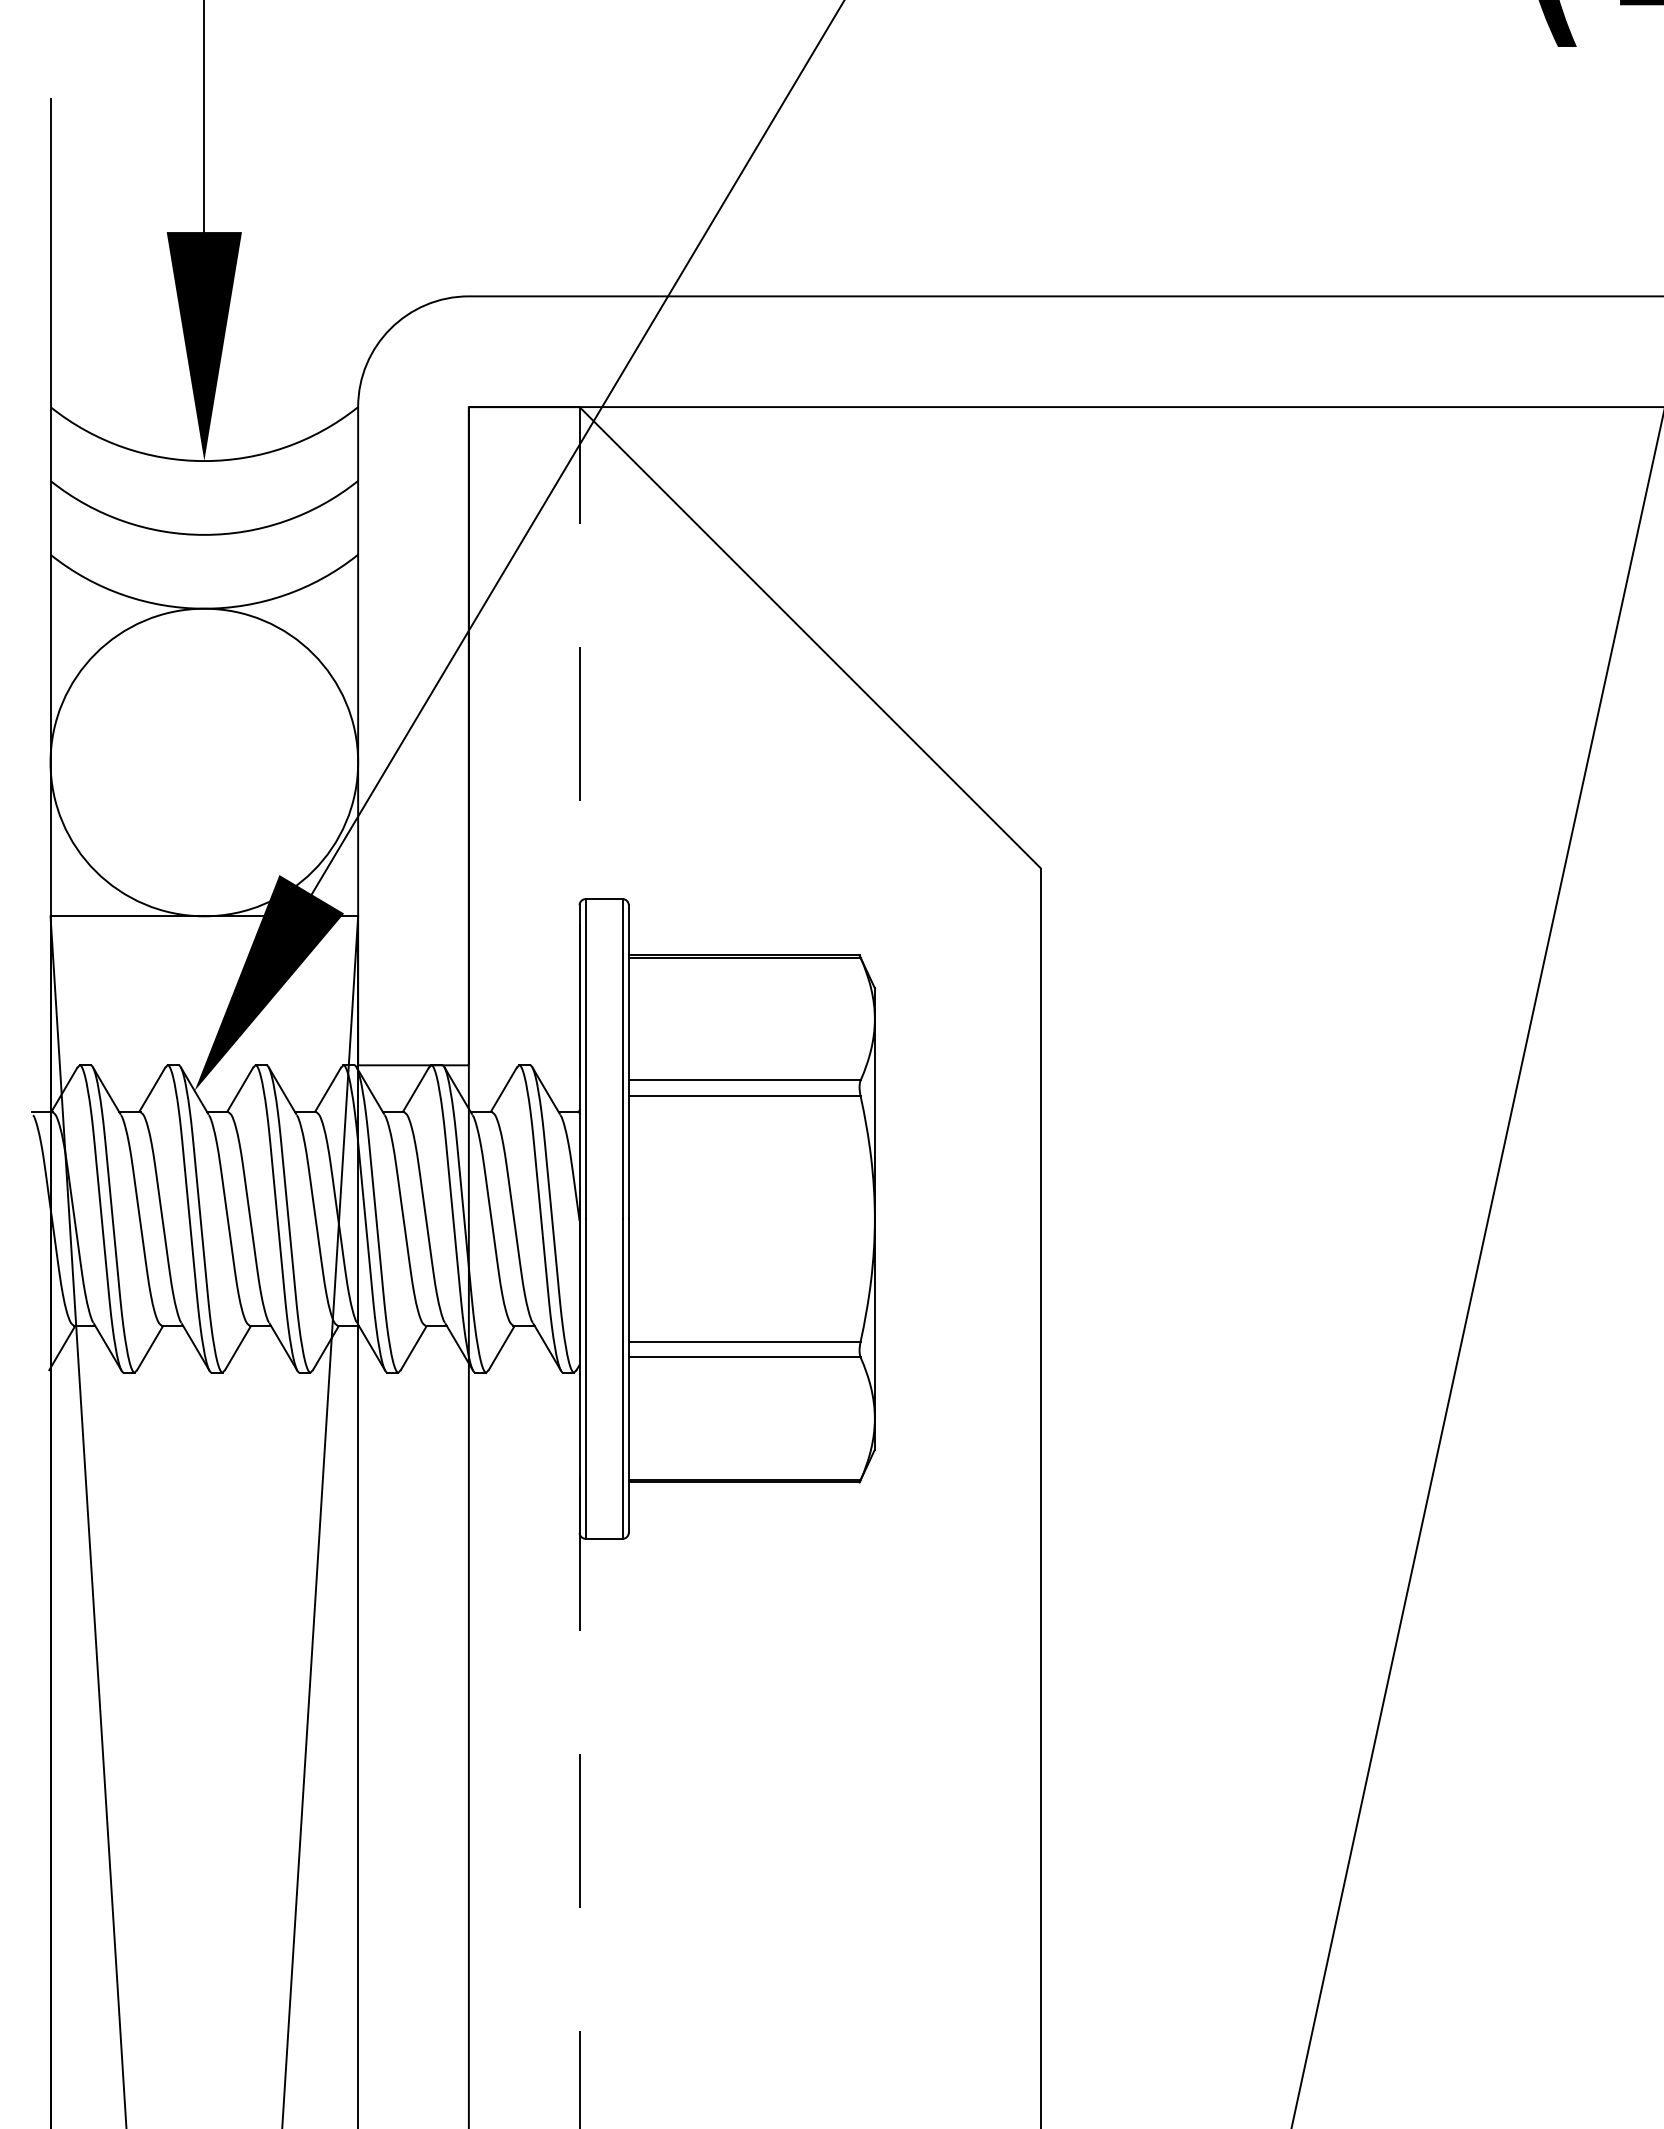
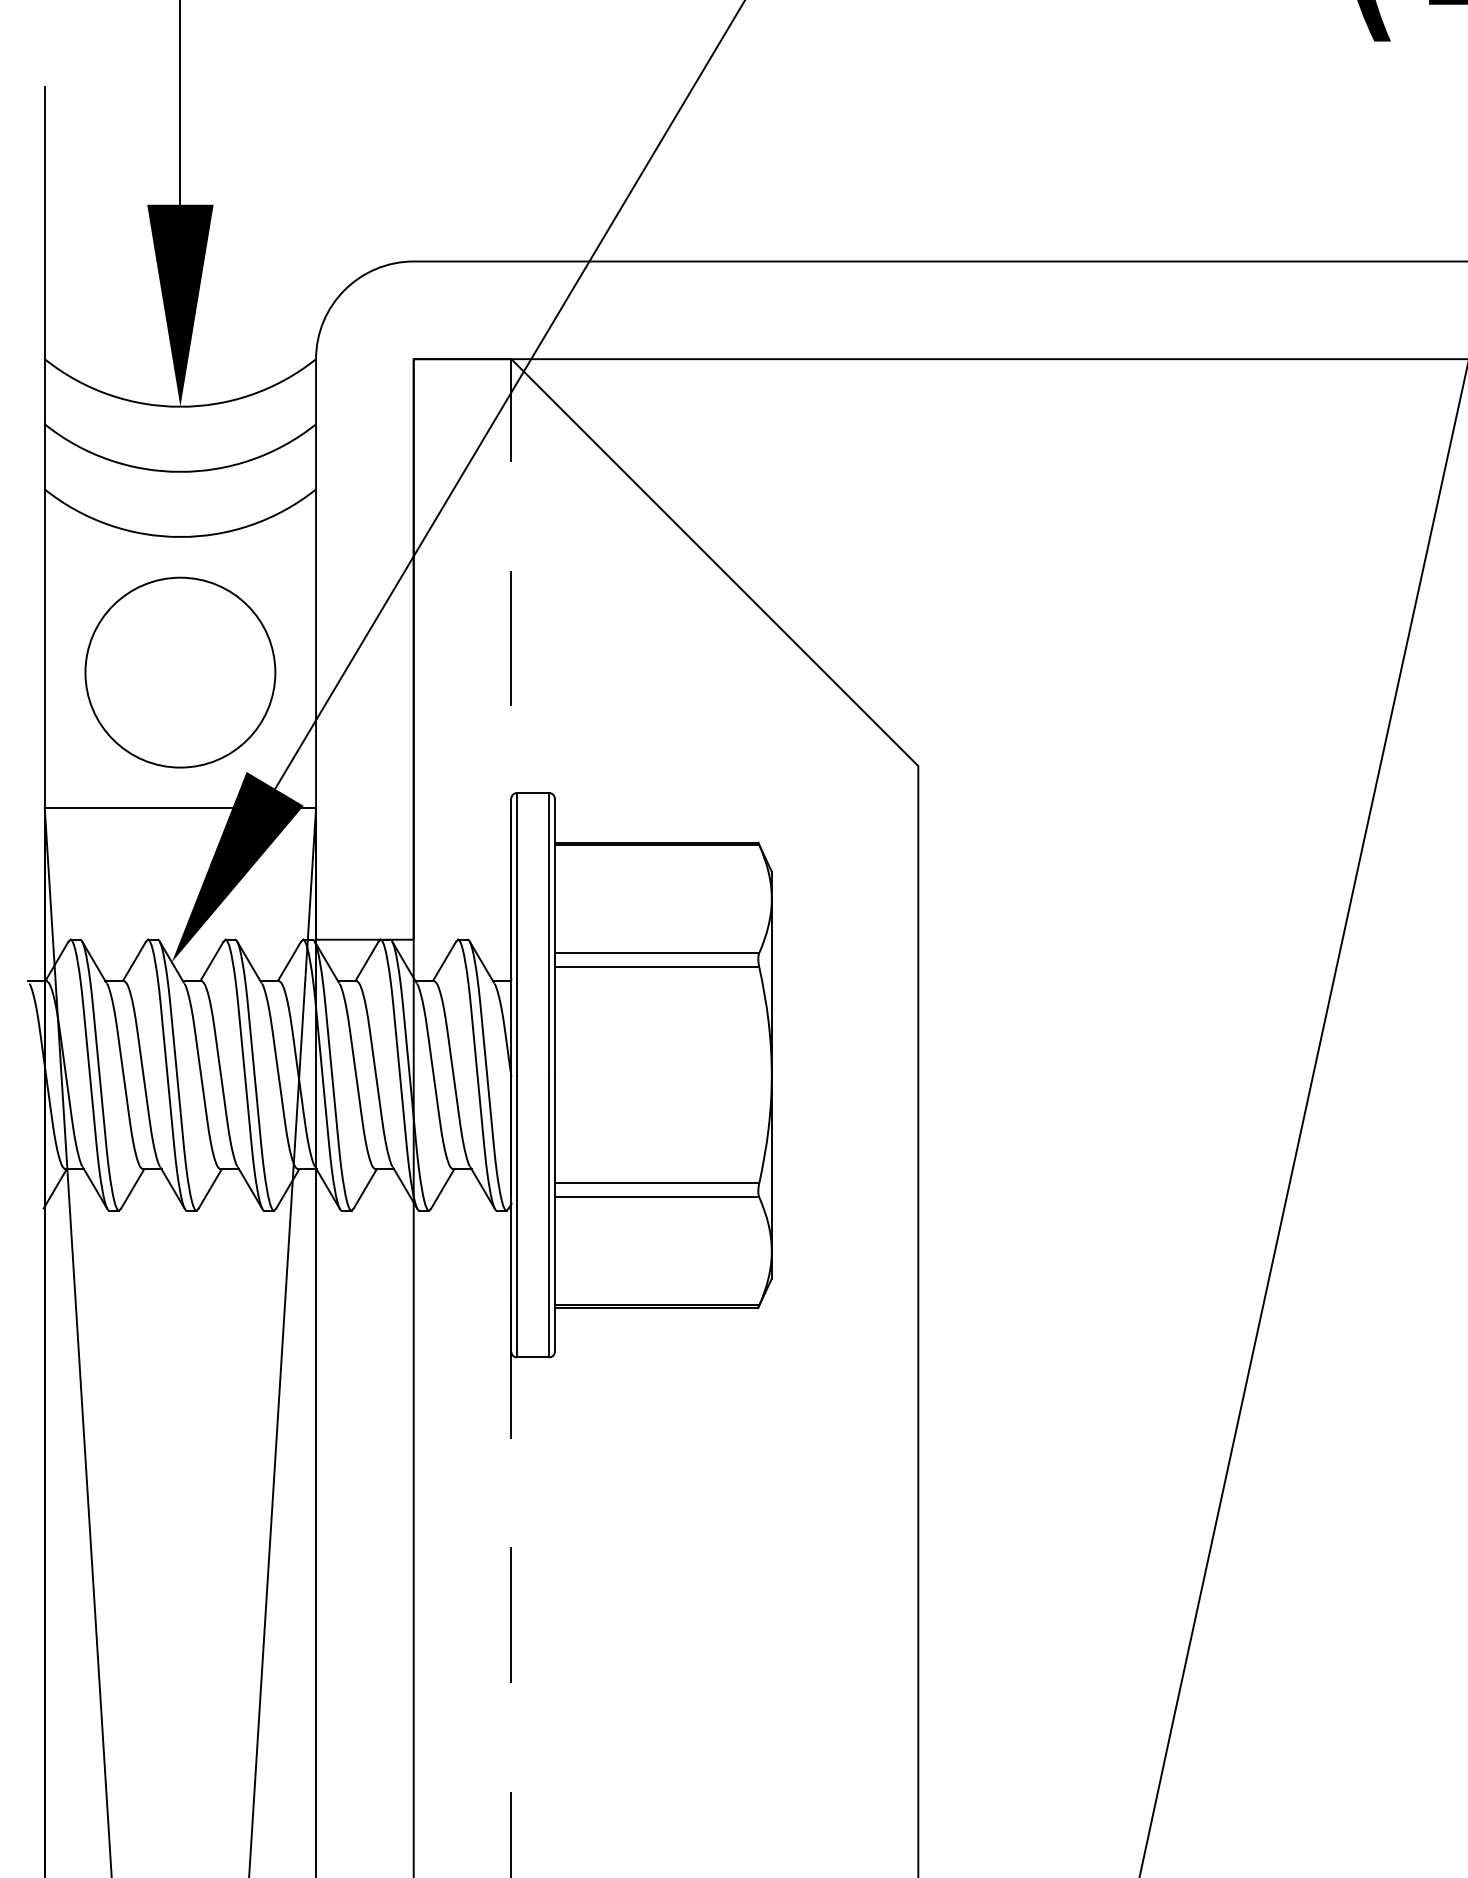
circle: (204, 762) -> (180, 672), size x0.7

